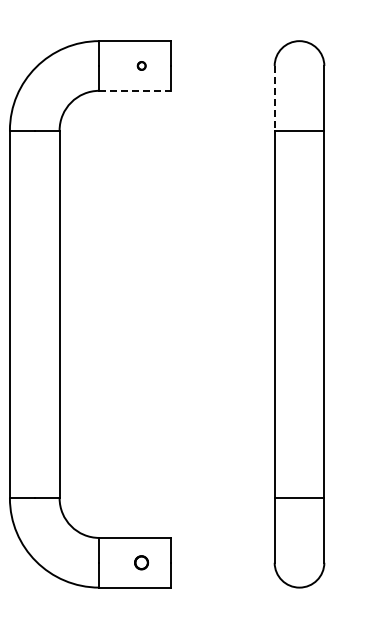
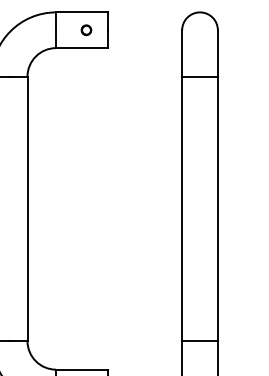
part: (141, 65) -> (86, 29), size x1.67
line: (135, 90) -> (82, 47), dashed -> solid
line: (274, 98) -> (182, 53), dashed -> solid

